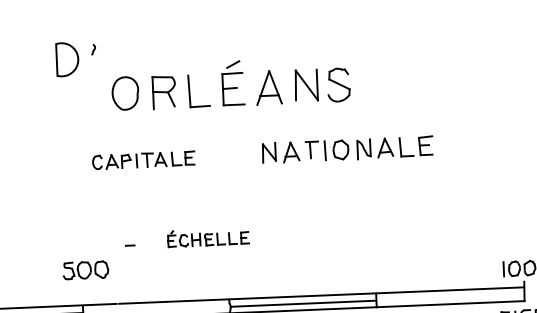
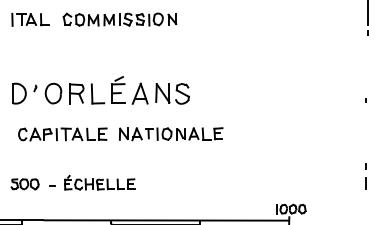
part: (75, 58) -> (24, 93), moved
part: (348, 150) -> (171, 134), moved
part: (143, 160) -> (62, 134), size x1.43
part: (207, 237) -> (99, 182), size x1.43
part: (84, 270) -> (24, 184), moved

